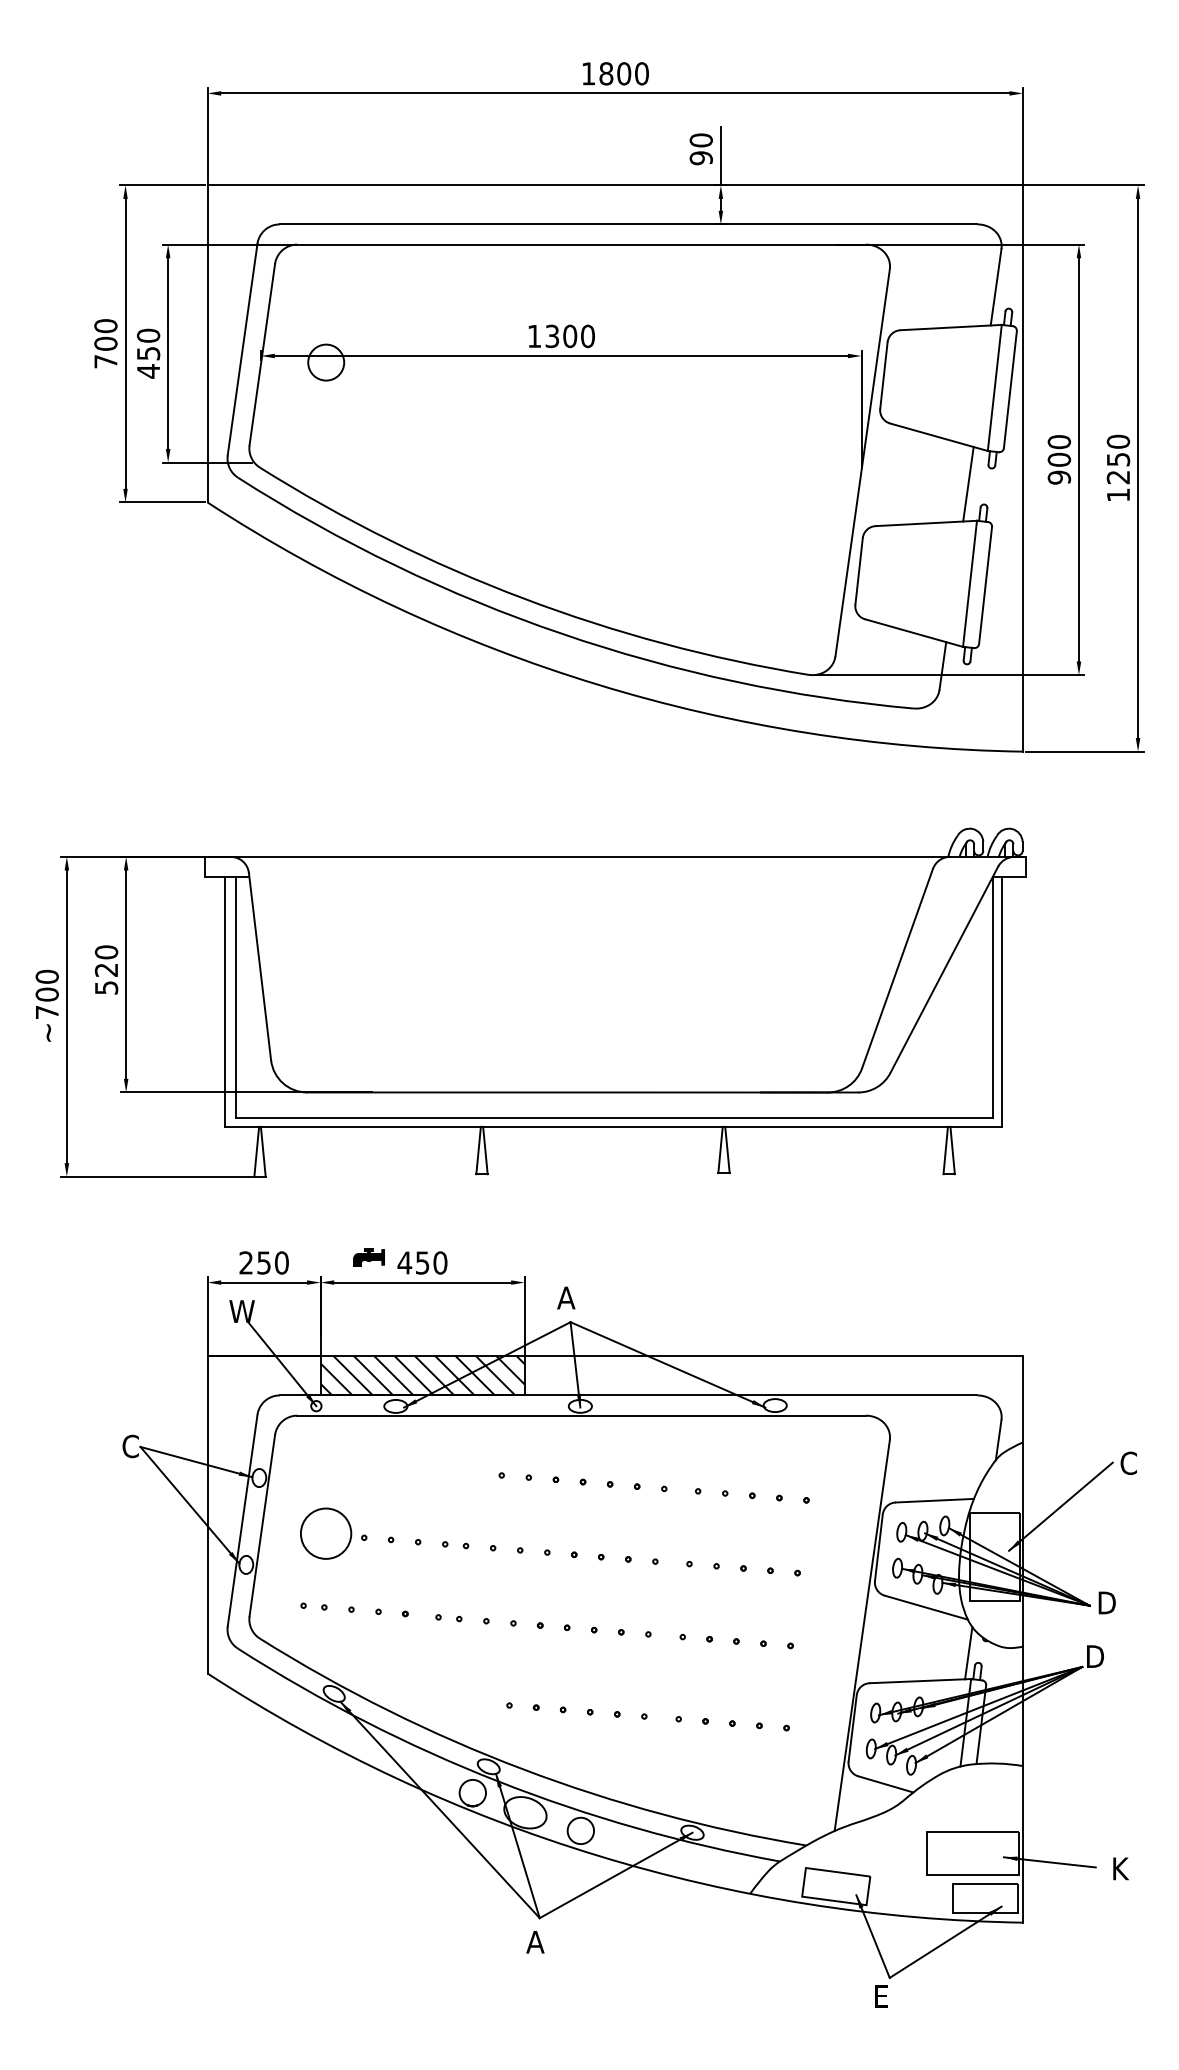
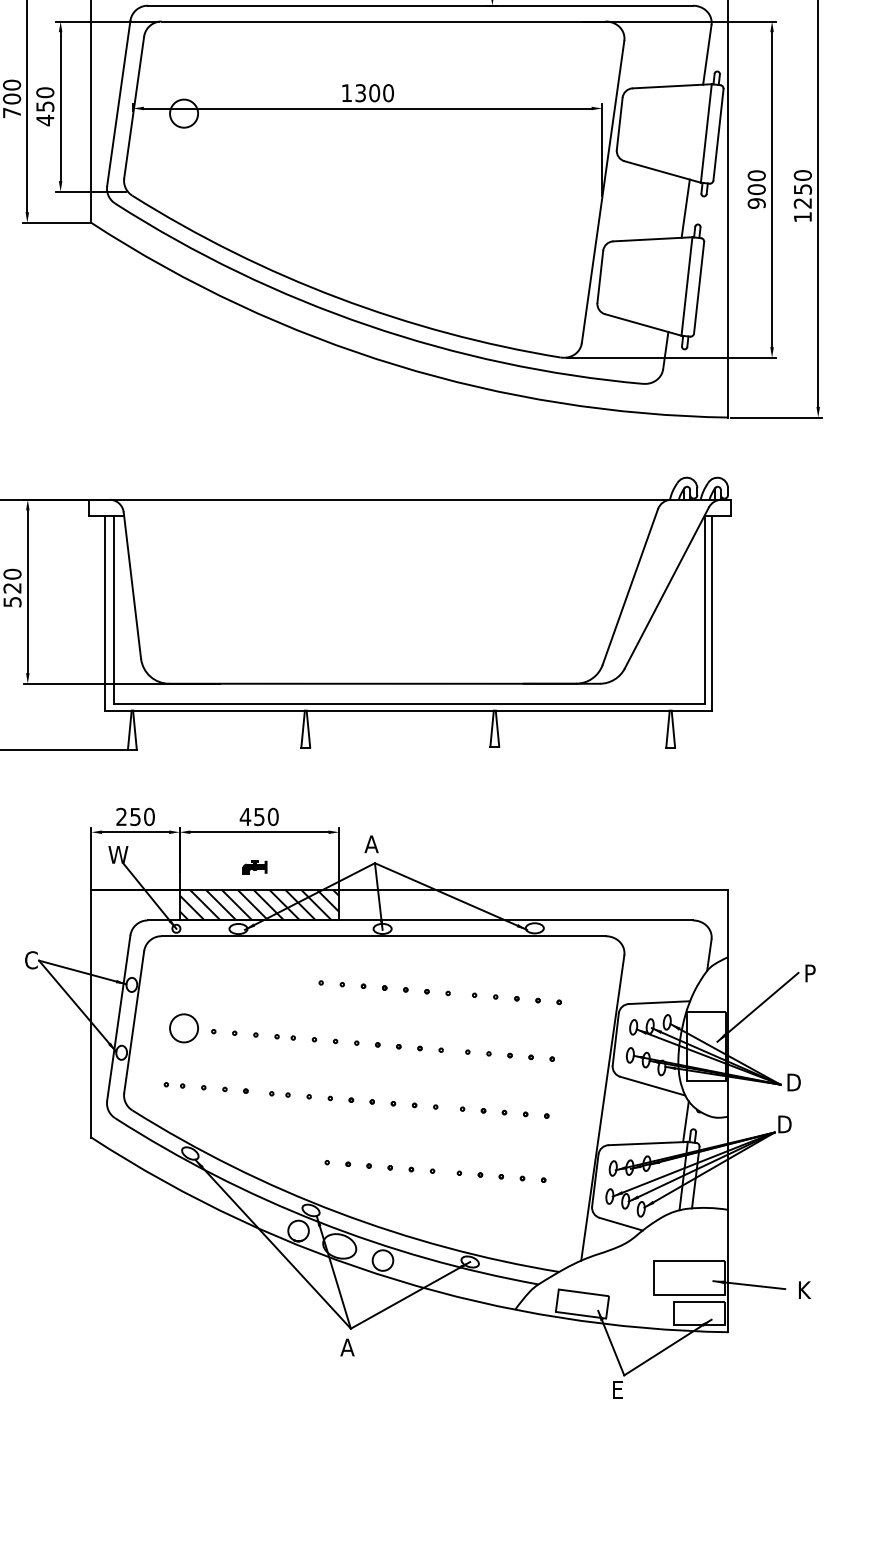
part: (368, 1257) -> (254, 867), moved
text: (1128, 1463) -> (810, 973), C -> P
circle: (326, 1533) -> (184, 1028), size x0.71

